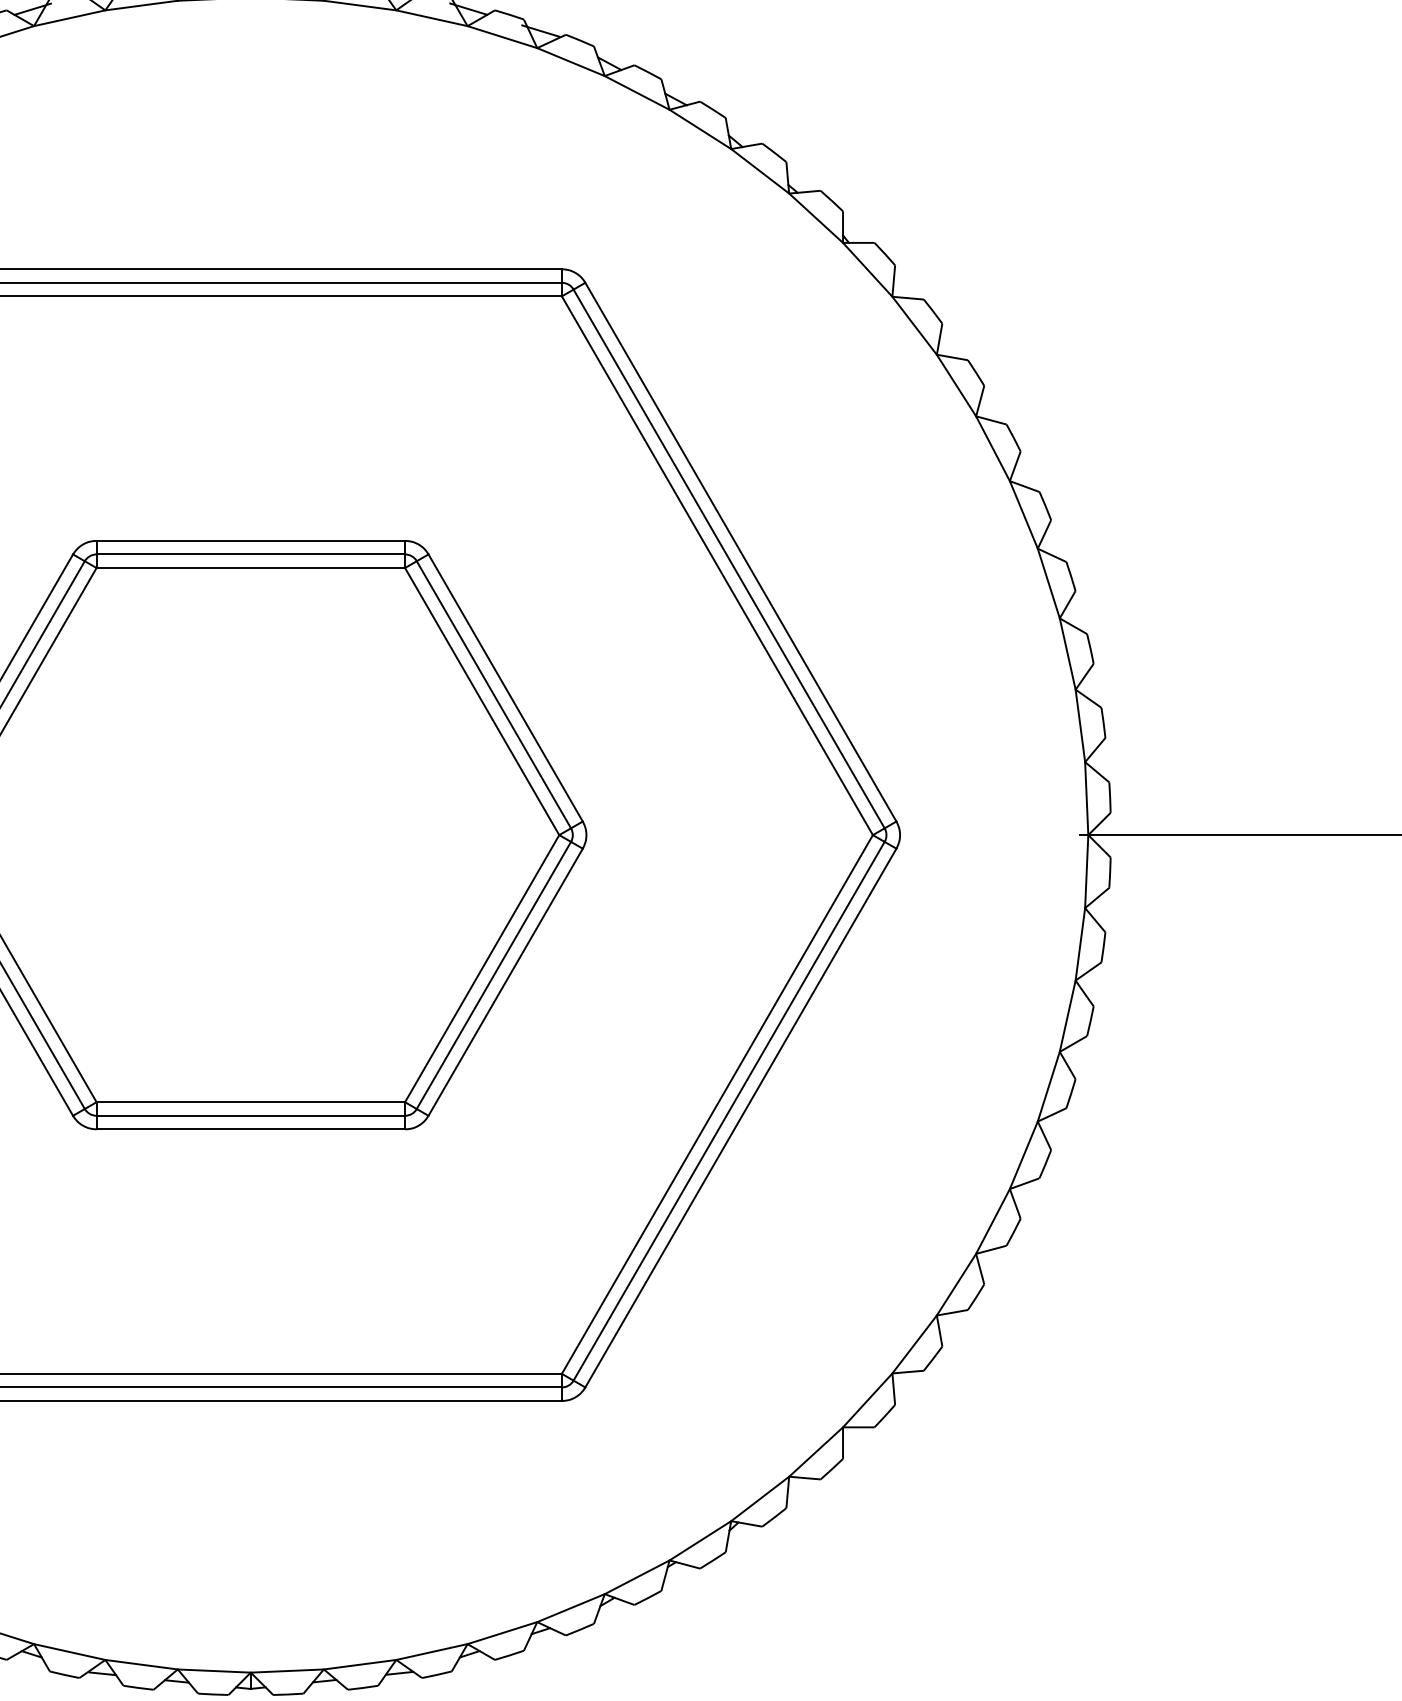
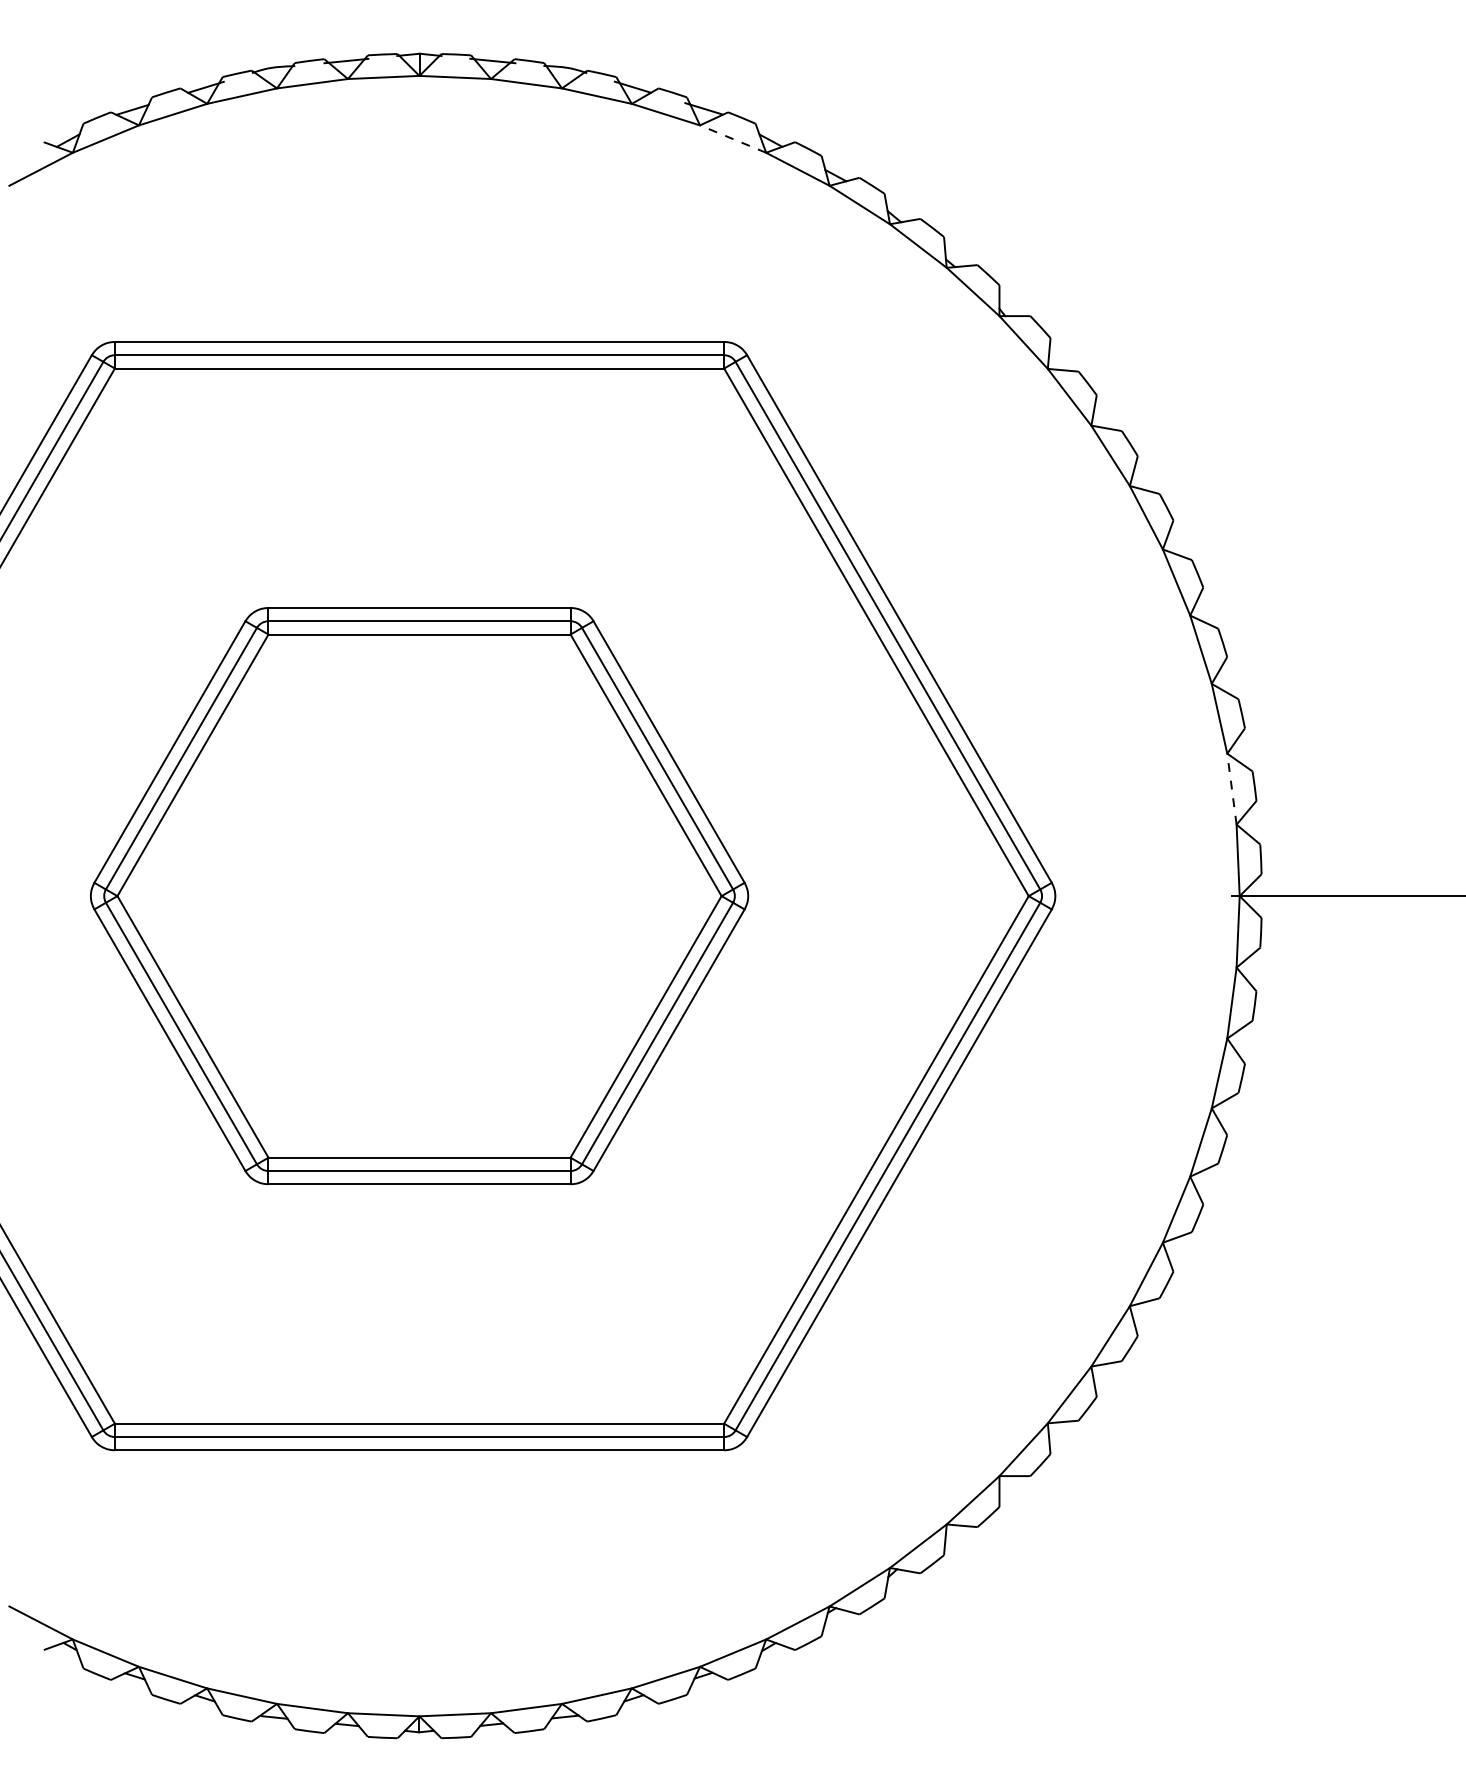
line: (571, 62) -> (733, 139), solid -> dashed
line: (1079, 726) -> (1231, 789), solid -> dashed

